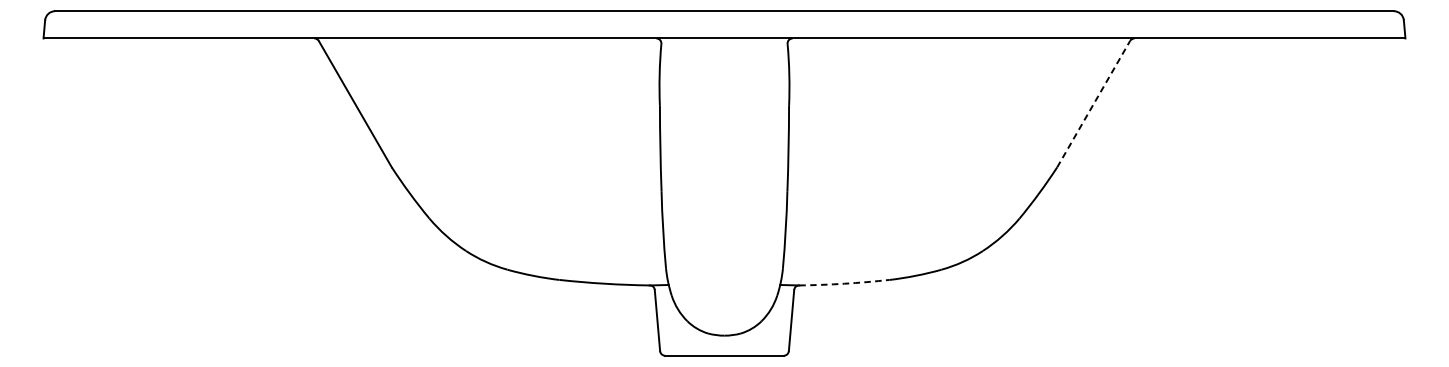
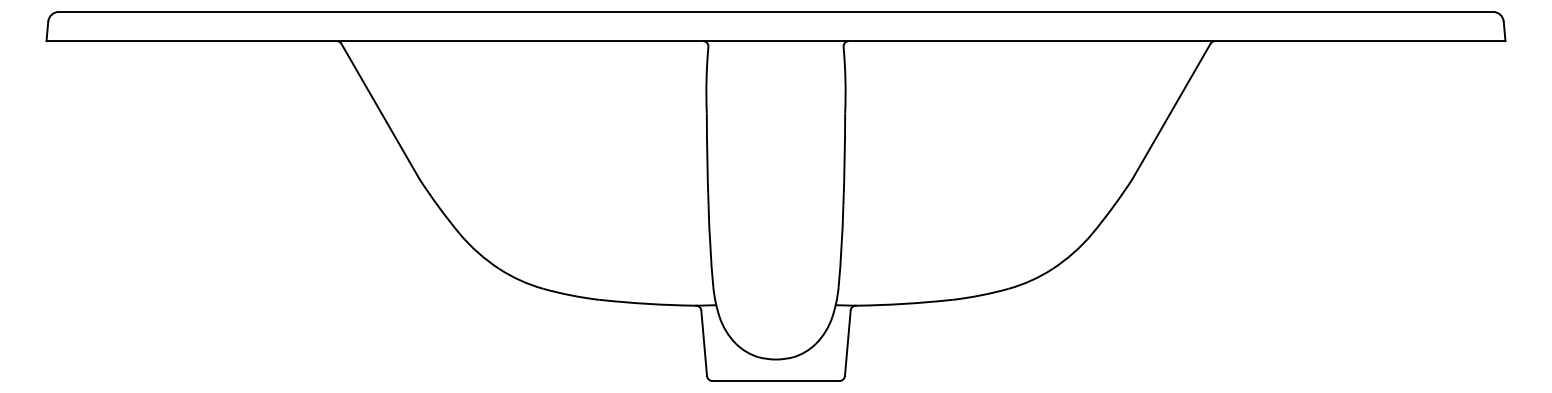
line: (1093, 104) -> (1171, 111), dashed -> solid
arc: (844, 283) -> (904, 303), dashed -> solid

